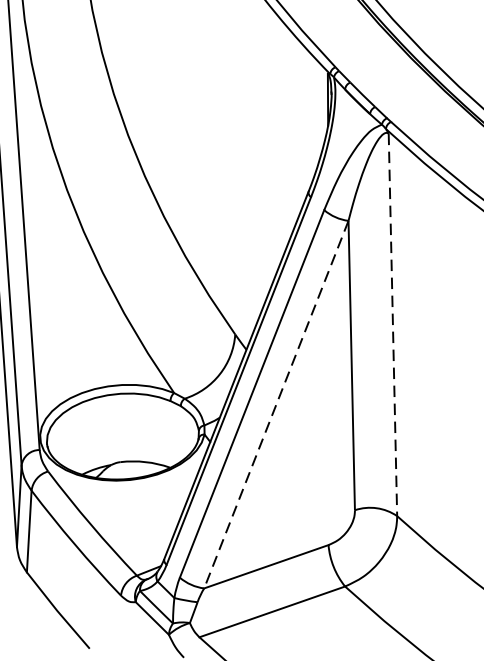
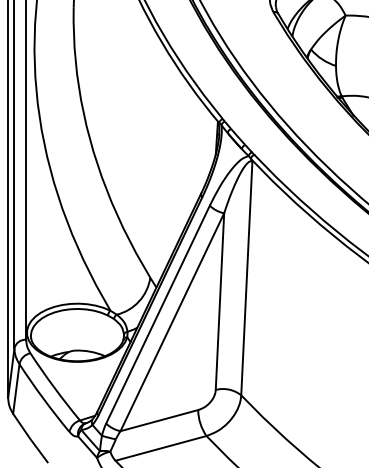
line: (392, 324) -> (246, 278), dashed -> solid
line: (276, 405) -> (172, 322), dashed -> solid

